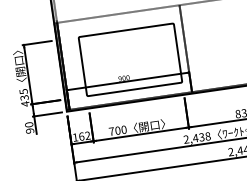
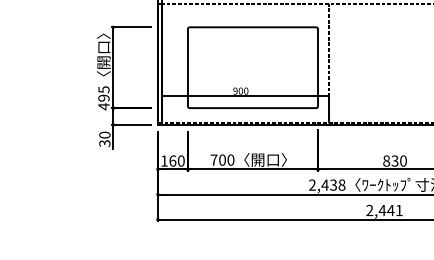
text: (24, 97) -> (103, 97), 435 -> 495
text: (29, 130) -> (104, 143), 90 -> 30
text: (87, 135) -> (180, 160), 162 -> 160

